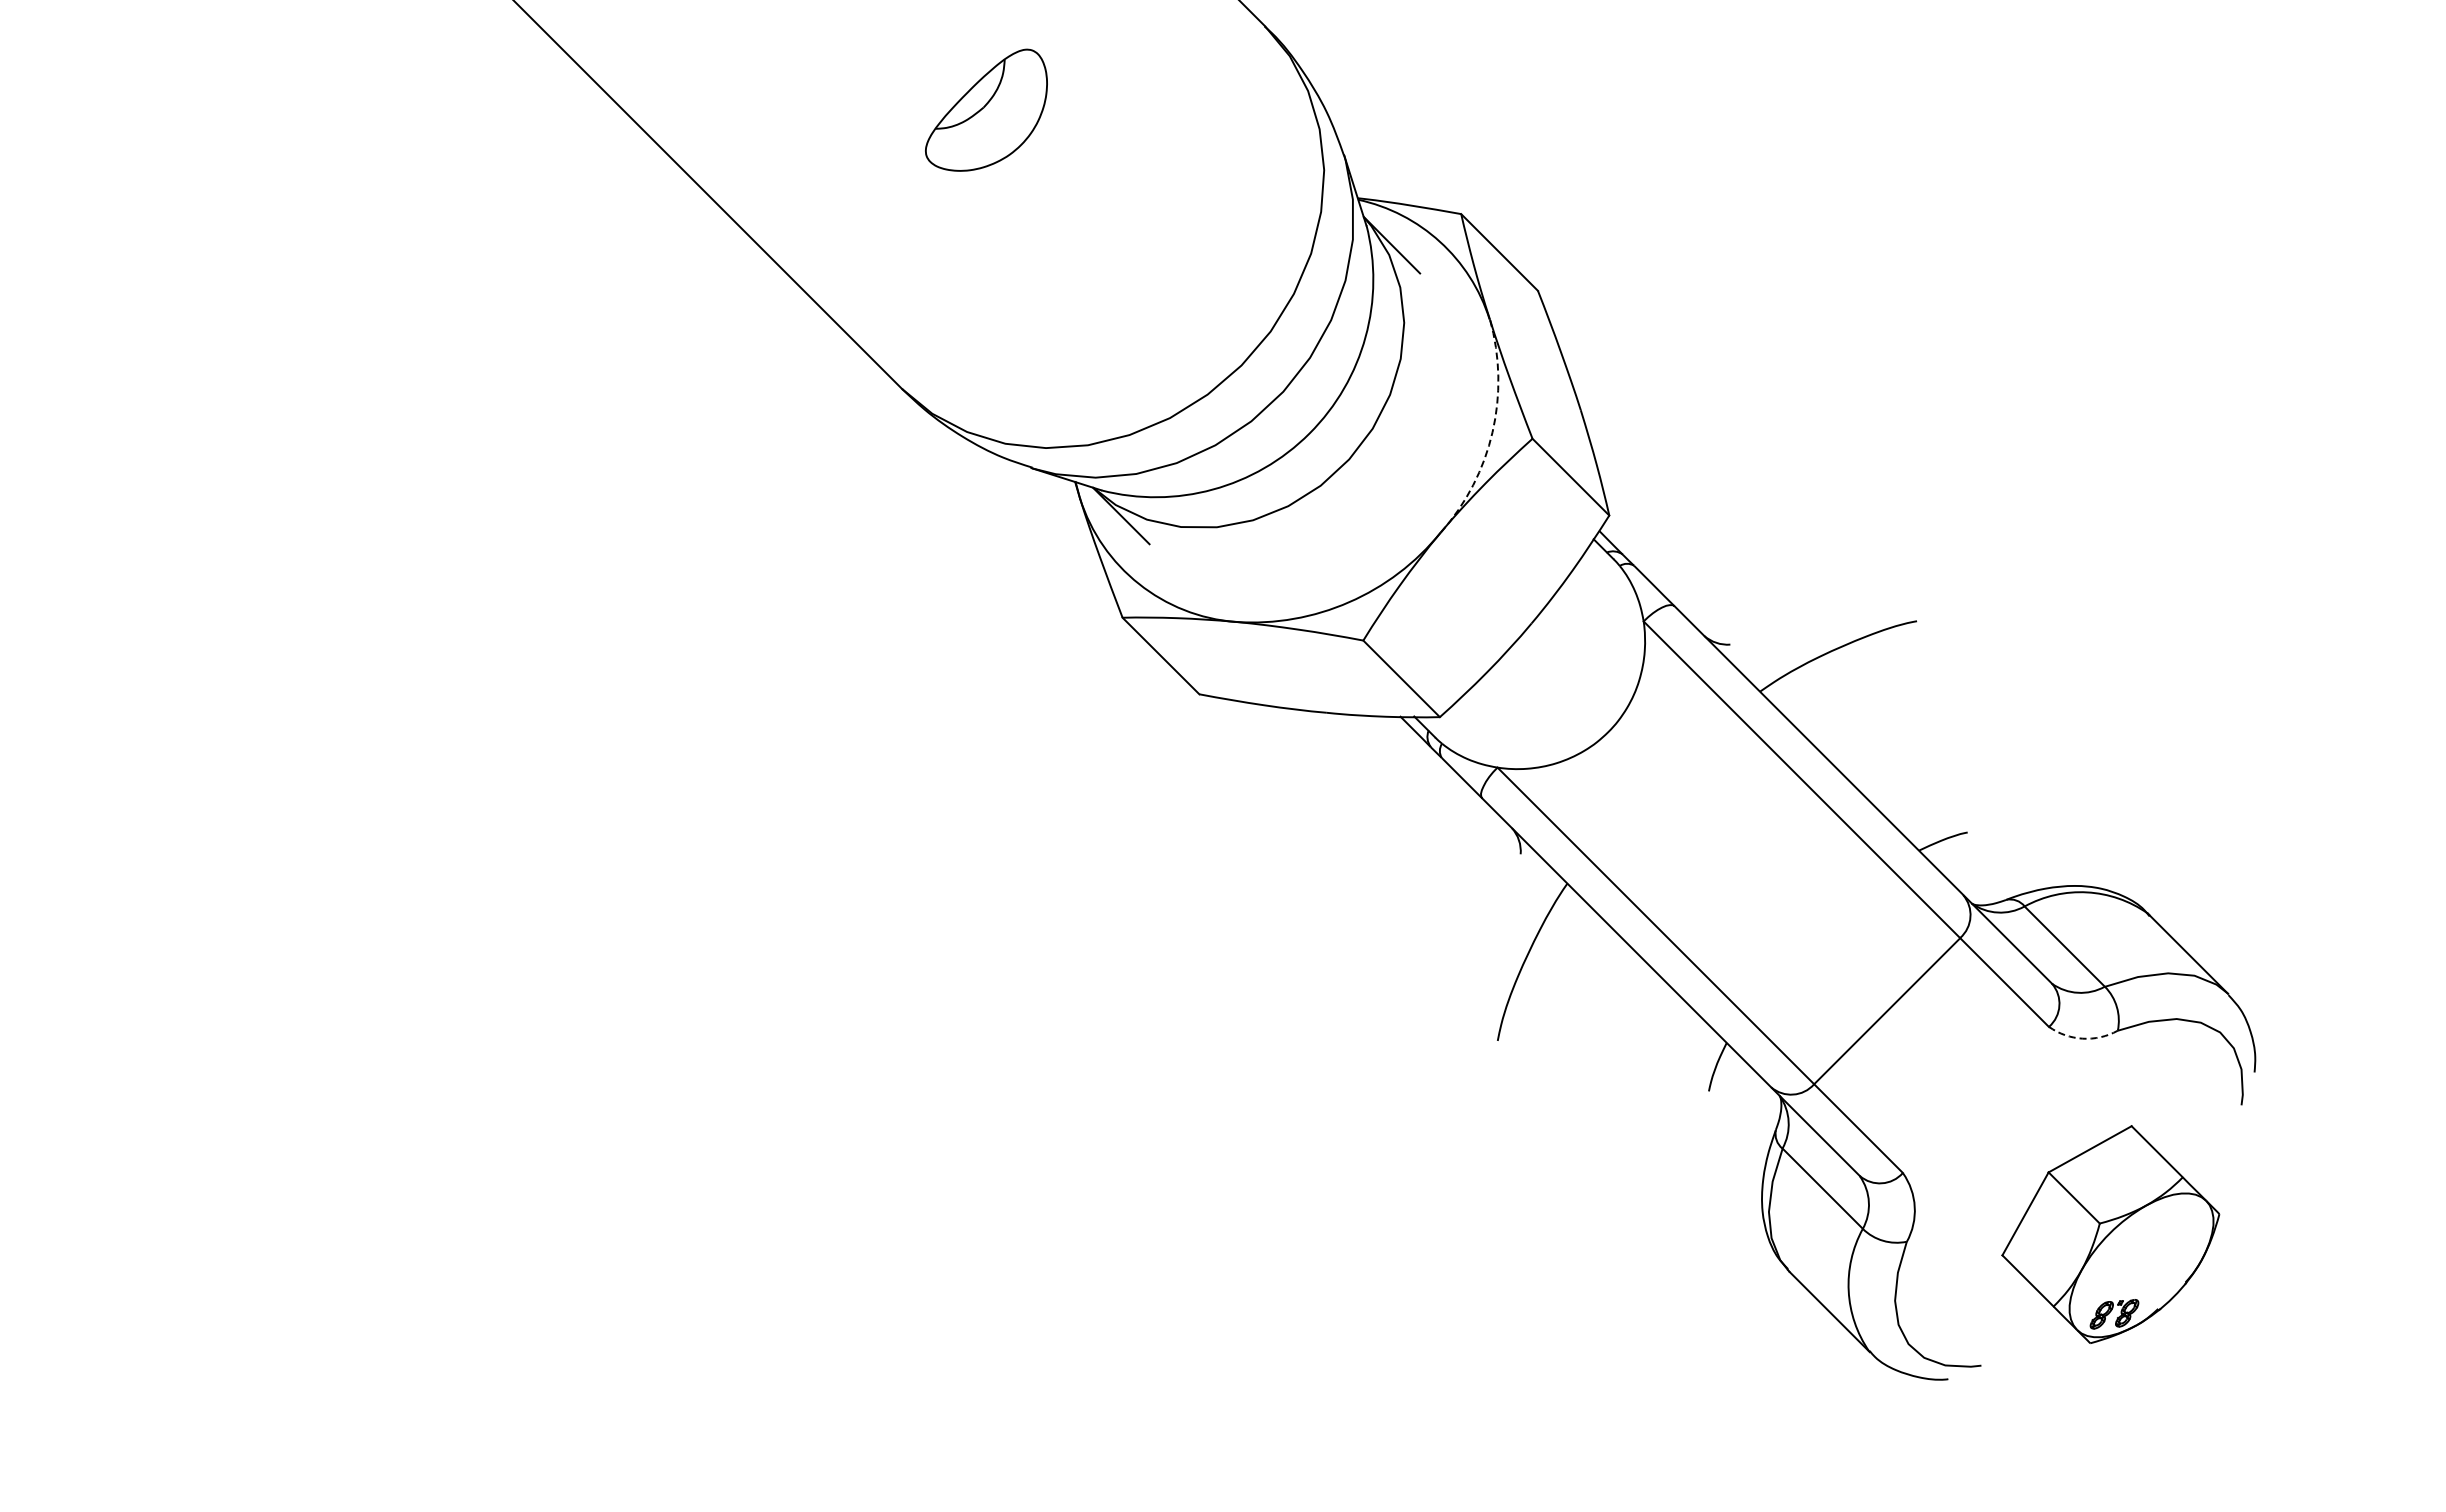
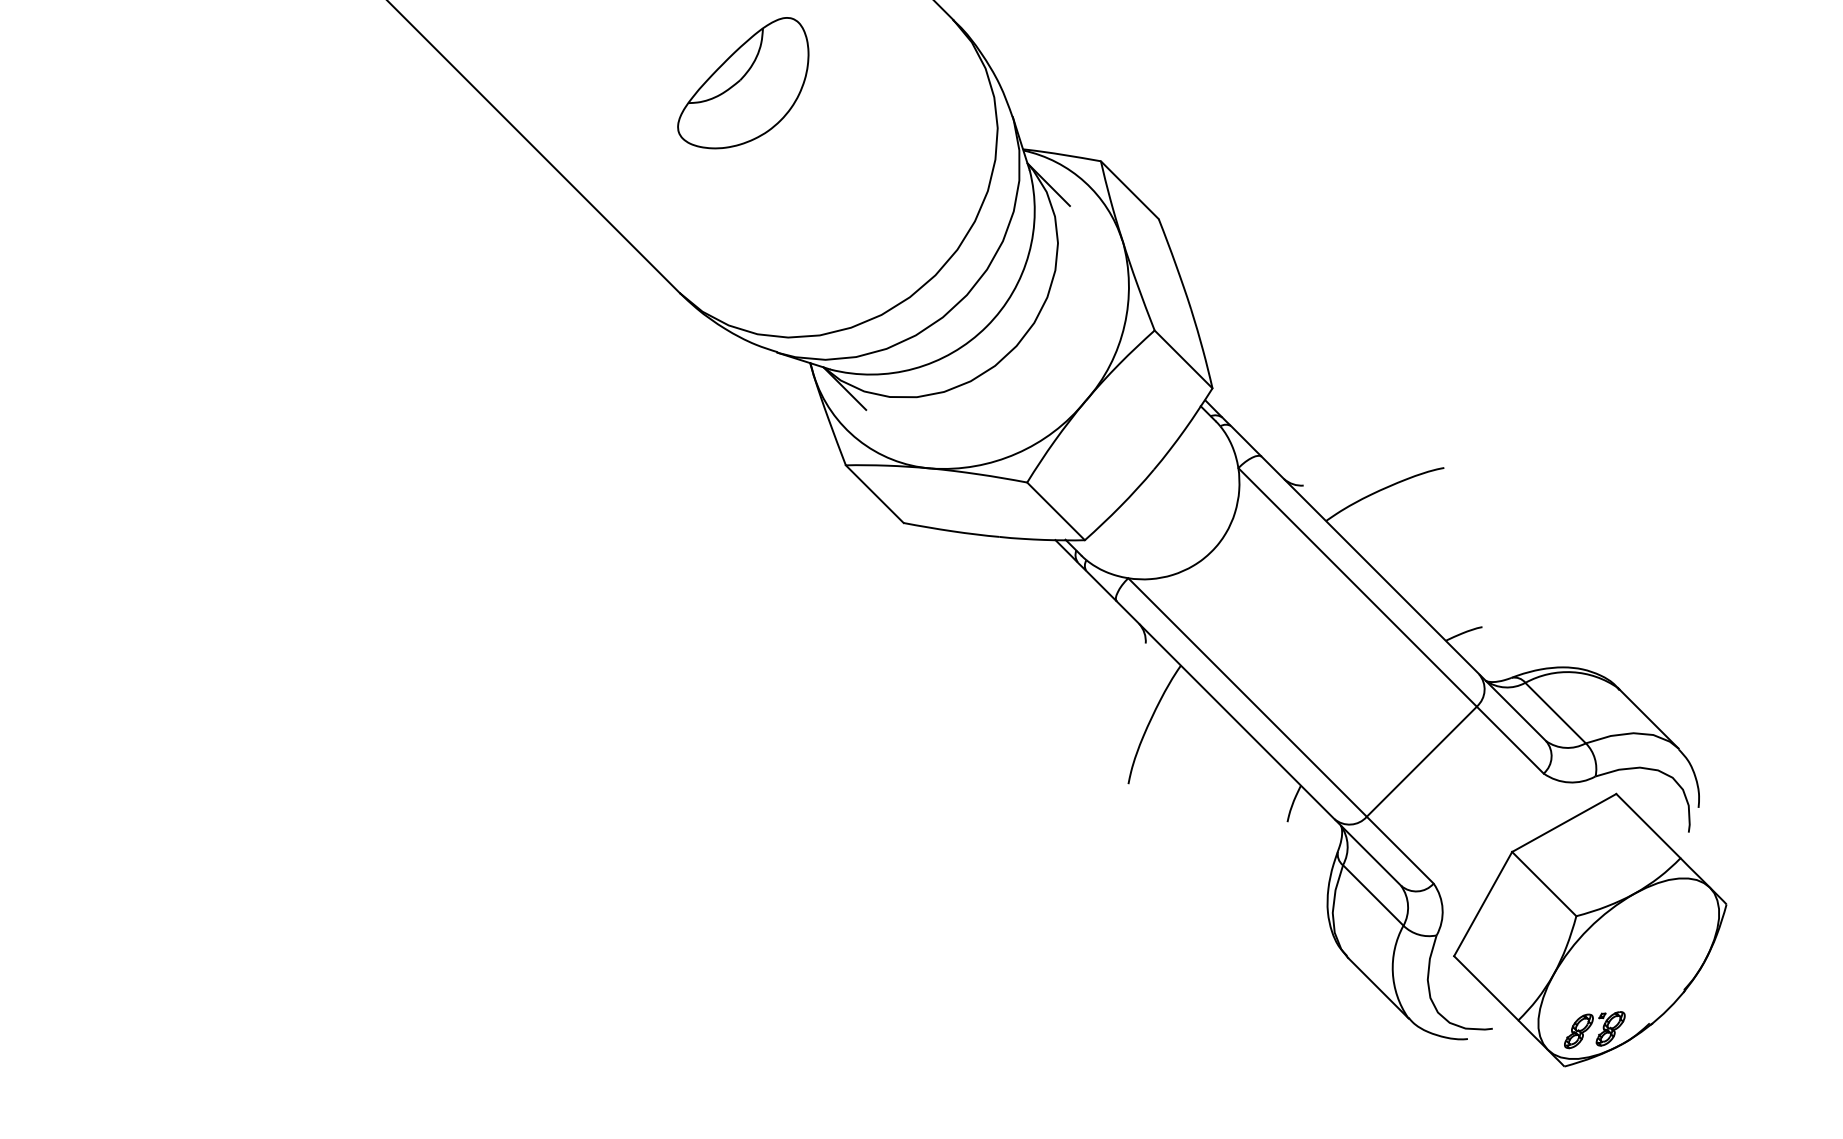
part: (986, 109) -> (743, 82), size x1.43
arc: (1492, 432) -> (1124, 325), dashed -> solid
arc: (2082, 1038) -> (1568, 782), dashed -> solid
part: (2110, 1234) -> (1590, 929), size x1.67

